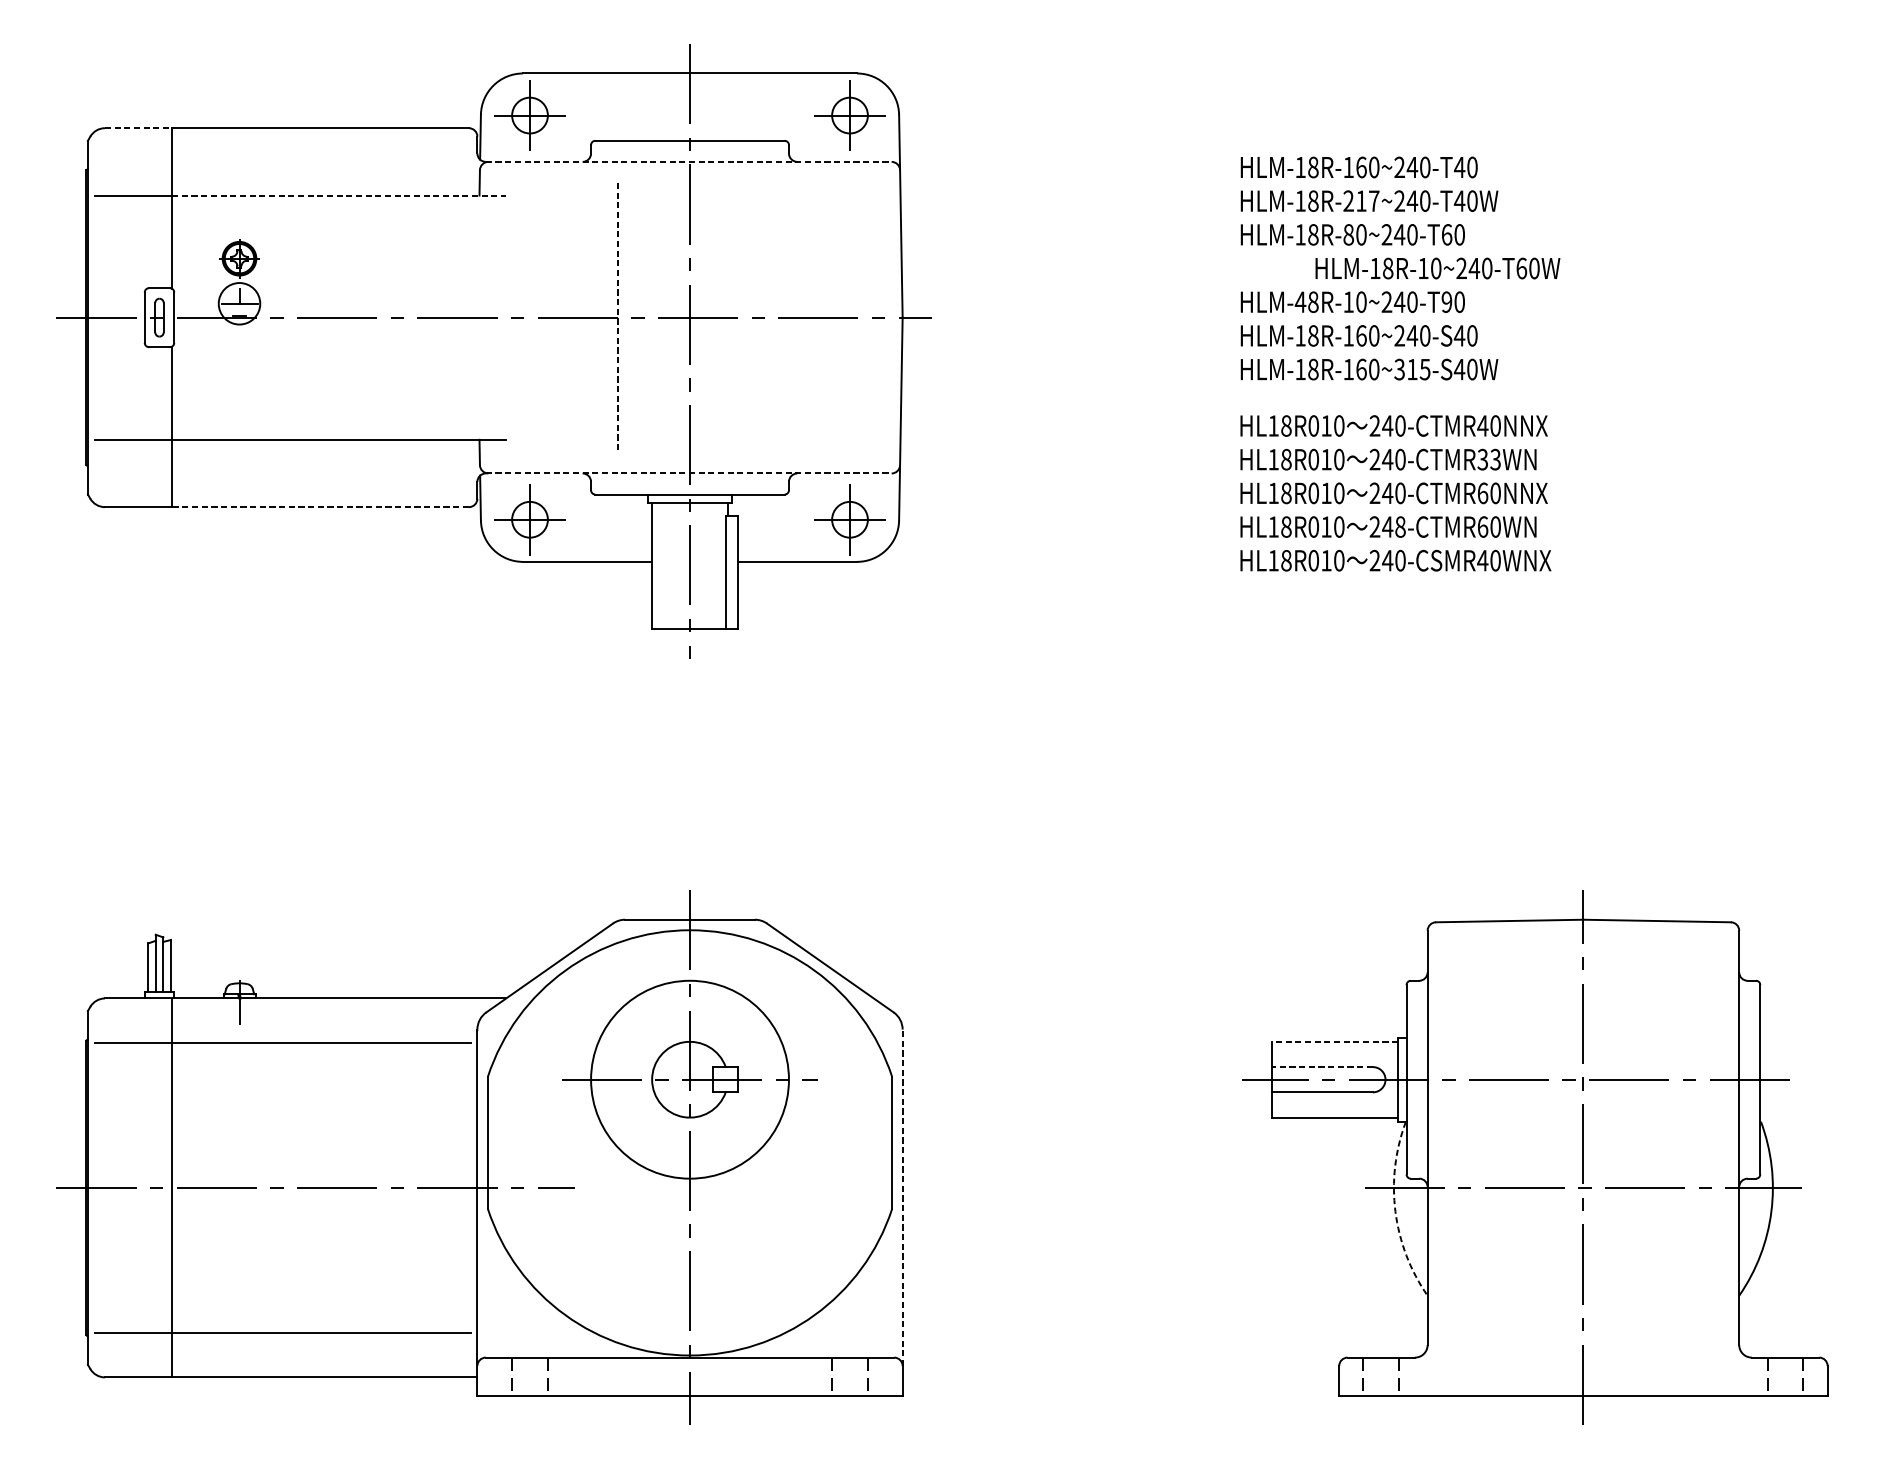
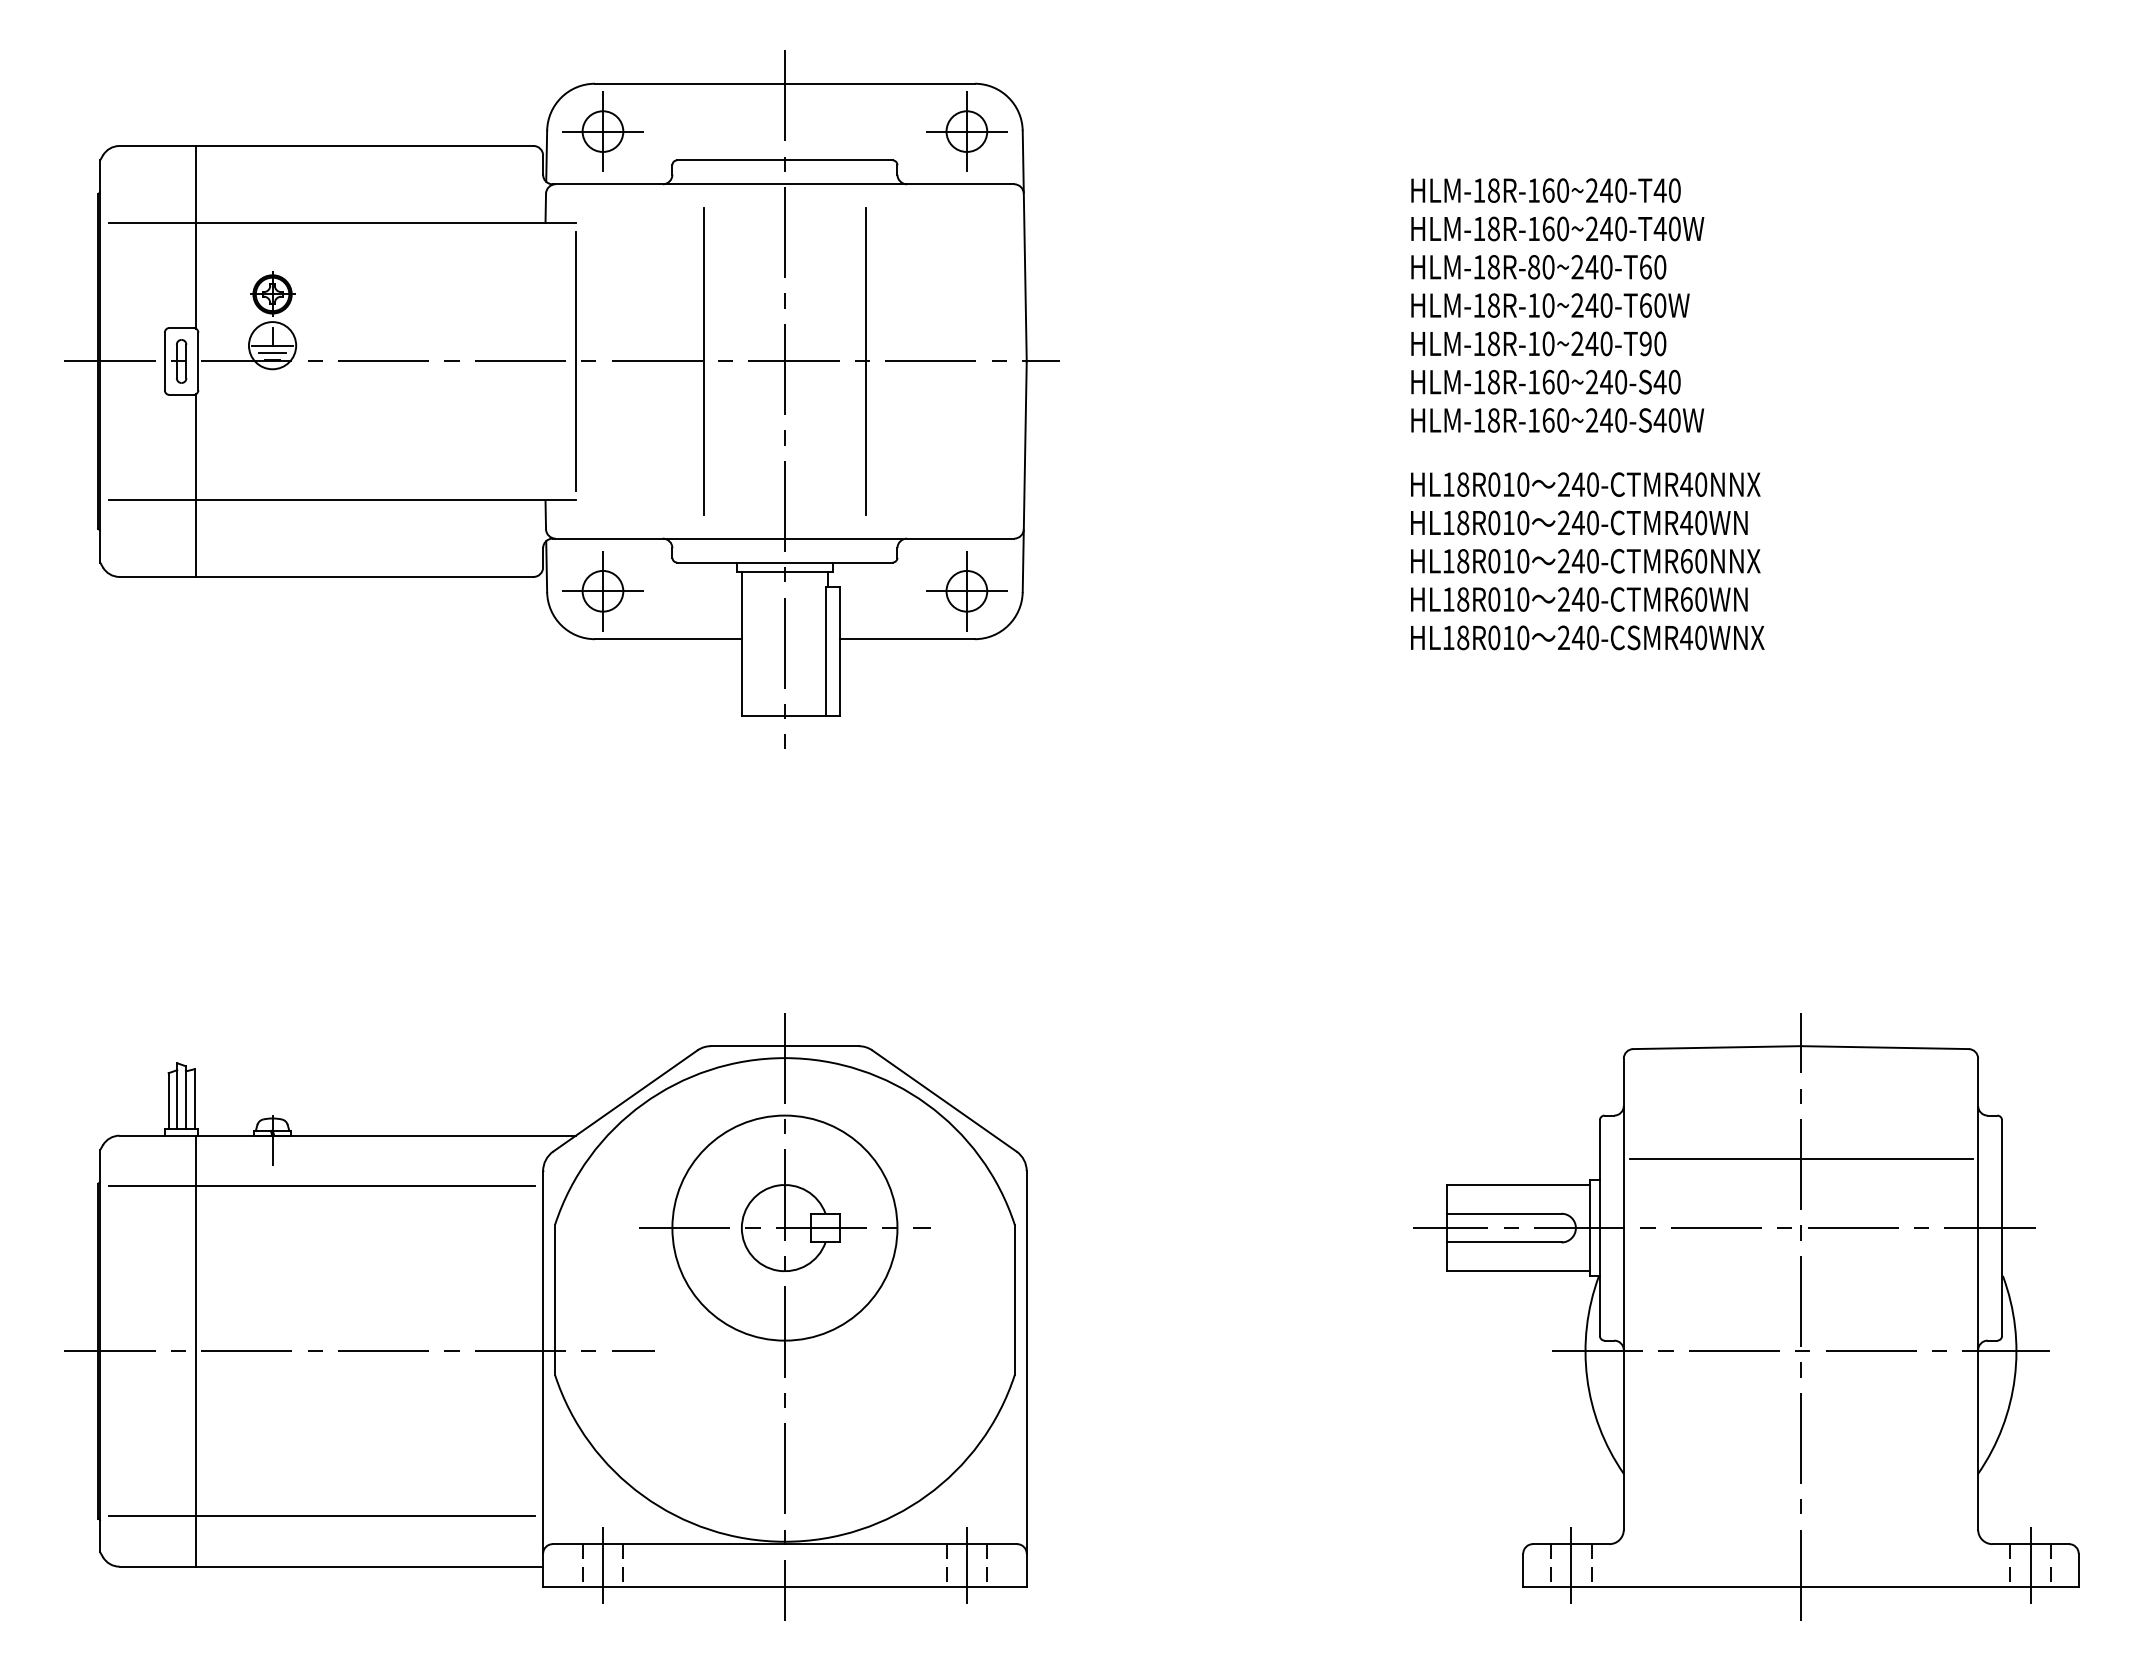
line: (139, 127) -> (158, 145), dashed -> solid
line: (688, 162) -> (783, 184), dashed -> solid
line: (338, 195) -> (385, 222), dashed -> solid
text: (1361, 200) -> (1548, 228), HLM-18R-217~240-T40W -> HLM-18R-160~240-T40W
text: (1437, 268) -> (1550, 305), moved
text: (1299, 301) -> (1478, 343), HLM-48R-10~240-T90 -> HLM-18R-10~240-T90
line: (239, 309) -> (272, 352), added
line: (505, 317) -> (575, 361), added
line: (618, 317) -> (703, 361), dashed -> solid
line: (761, 317) -> (866, 361), added
text: (1412, 369) -> (1606, 420), HLM-18R-160~315-S40W -> HLM-18R-160~240-S40W
text: (1488, 459) -> (1693, 522), 240-CTMR33WN -> 240-CTMR40WN
line: (688, 473) -> (783, 538), dashed -> solid
line: (320, 506) -> (364, 576), dashed -> solid
text: (1400, 526) -> (1592, 599), 248-CTMR60WN -> 240-CTMR60WN
line: (1583, 1018) -> (1801, 1158), added
line: (1335, 1042) -> (1518, 1185), dashed -> solid
line: (1321, 1066) -> (1503, 1213), dashed -> solid
line: (902, 1197) -> (1026, 1361), dashed -> solid
arc: (1395, 1211) -> (1587, 1378), dashed -> solid
line: (529, 1376) -> (602, 1565), added
line: (849, 1376) -> (966, 1565), added
line: (1381, 1376) -> (1571, 1565), added
line: (1785, 1376) -> (2030, 1565), added

